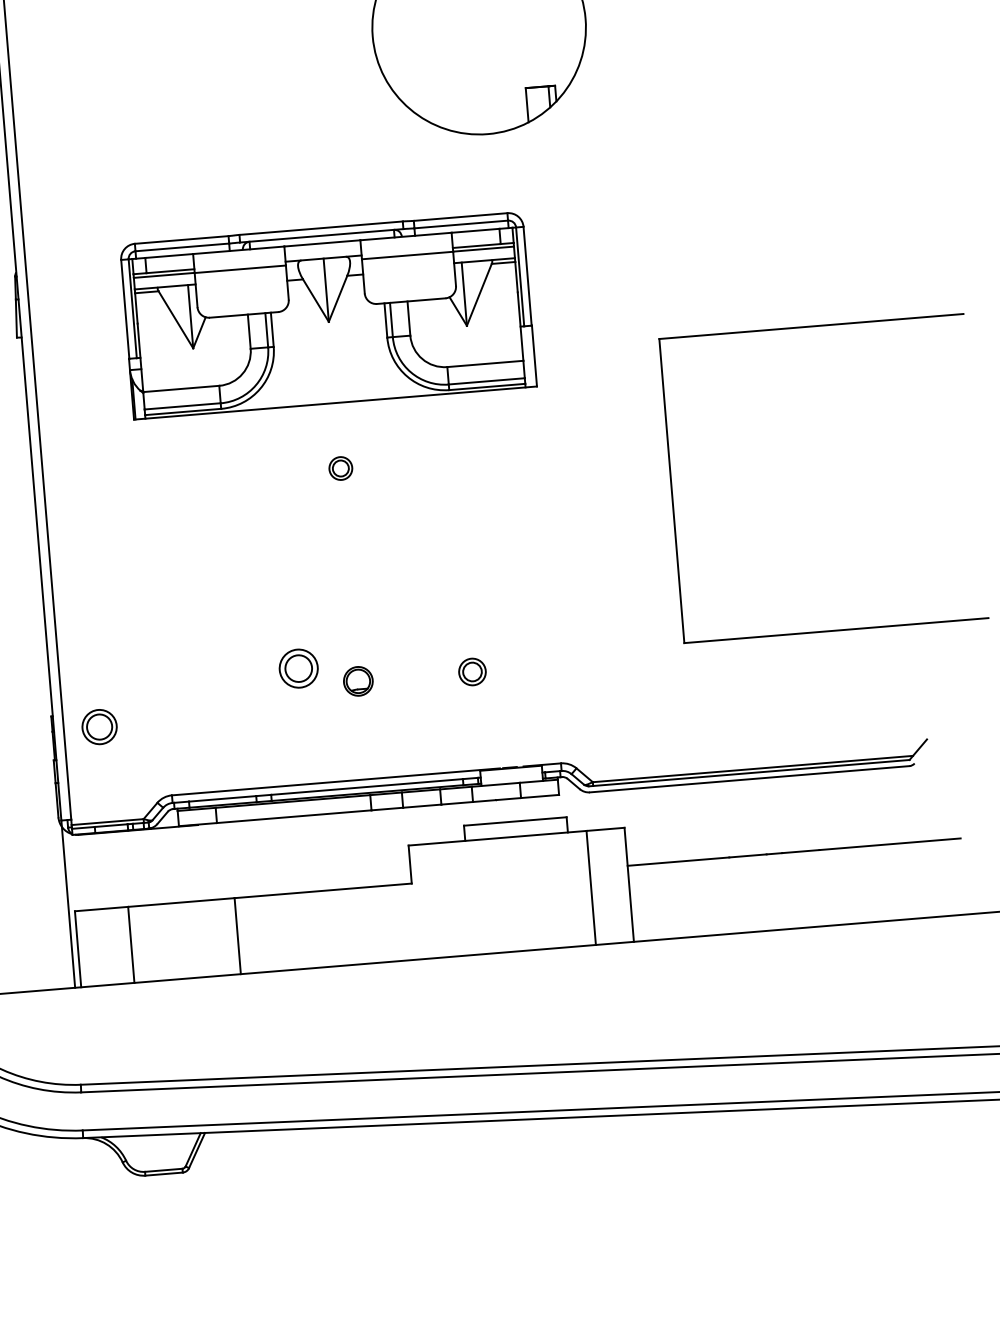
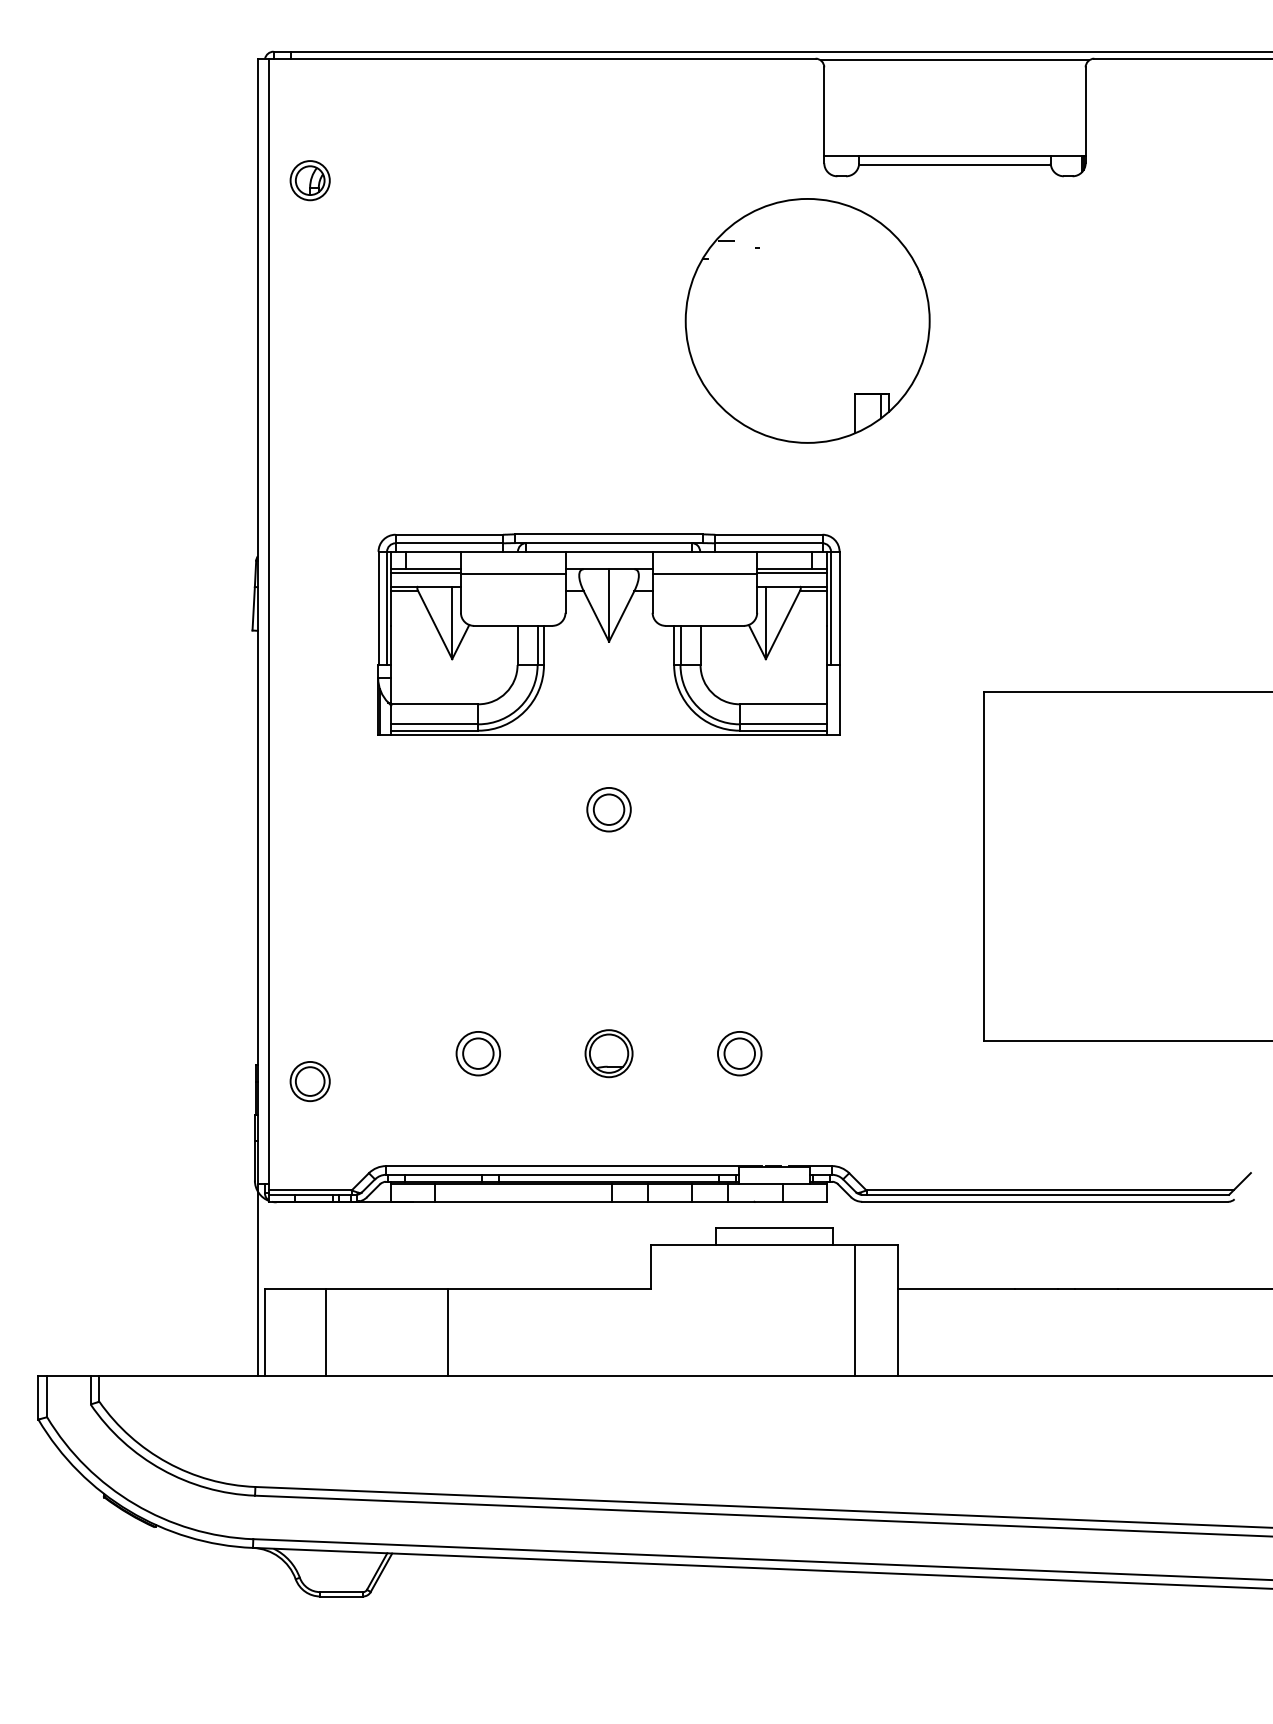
part: (340, 468) -> (608, 809), size x1.67
part: (297, 668) -> (477, 1053), moved
part: (472, 671) -> (739, 1053), size x1.43
part: (357, 681) -> (608, 1053), size x1.43

